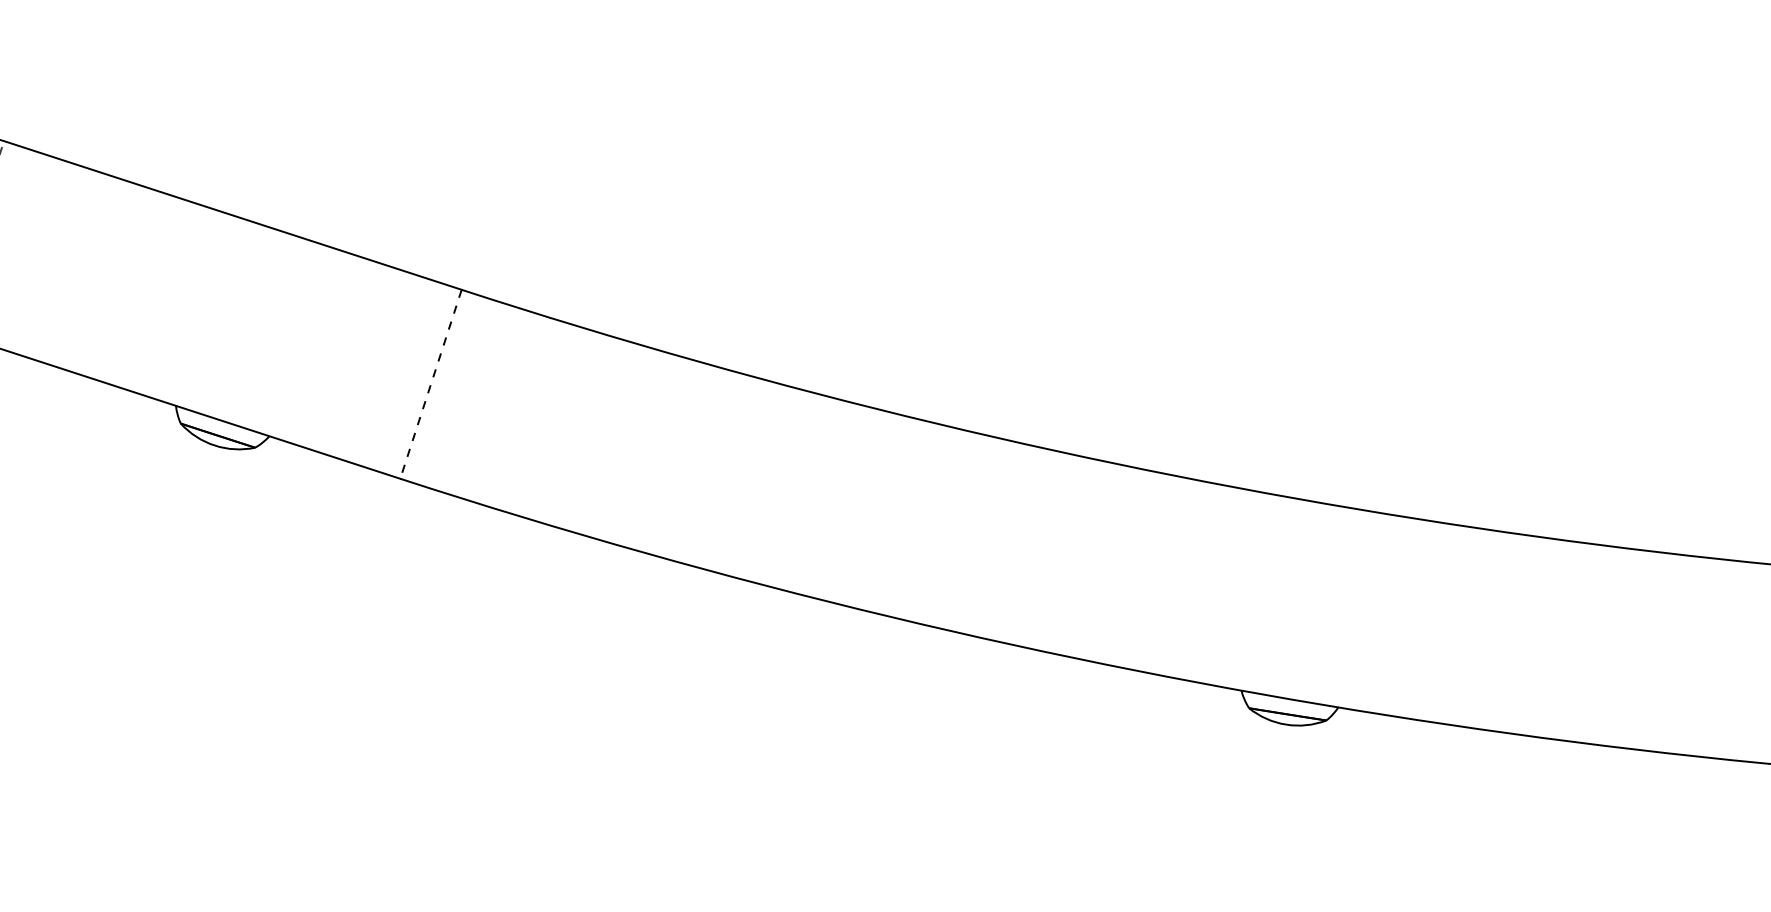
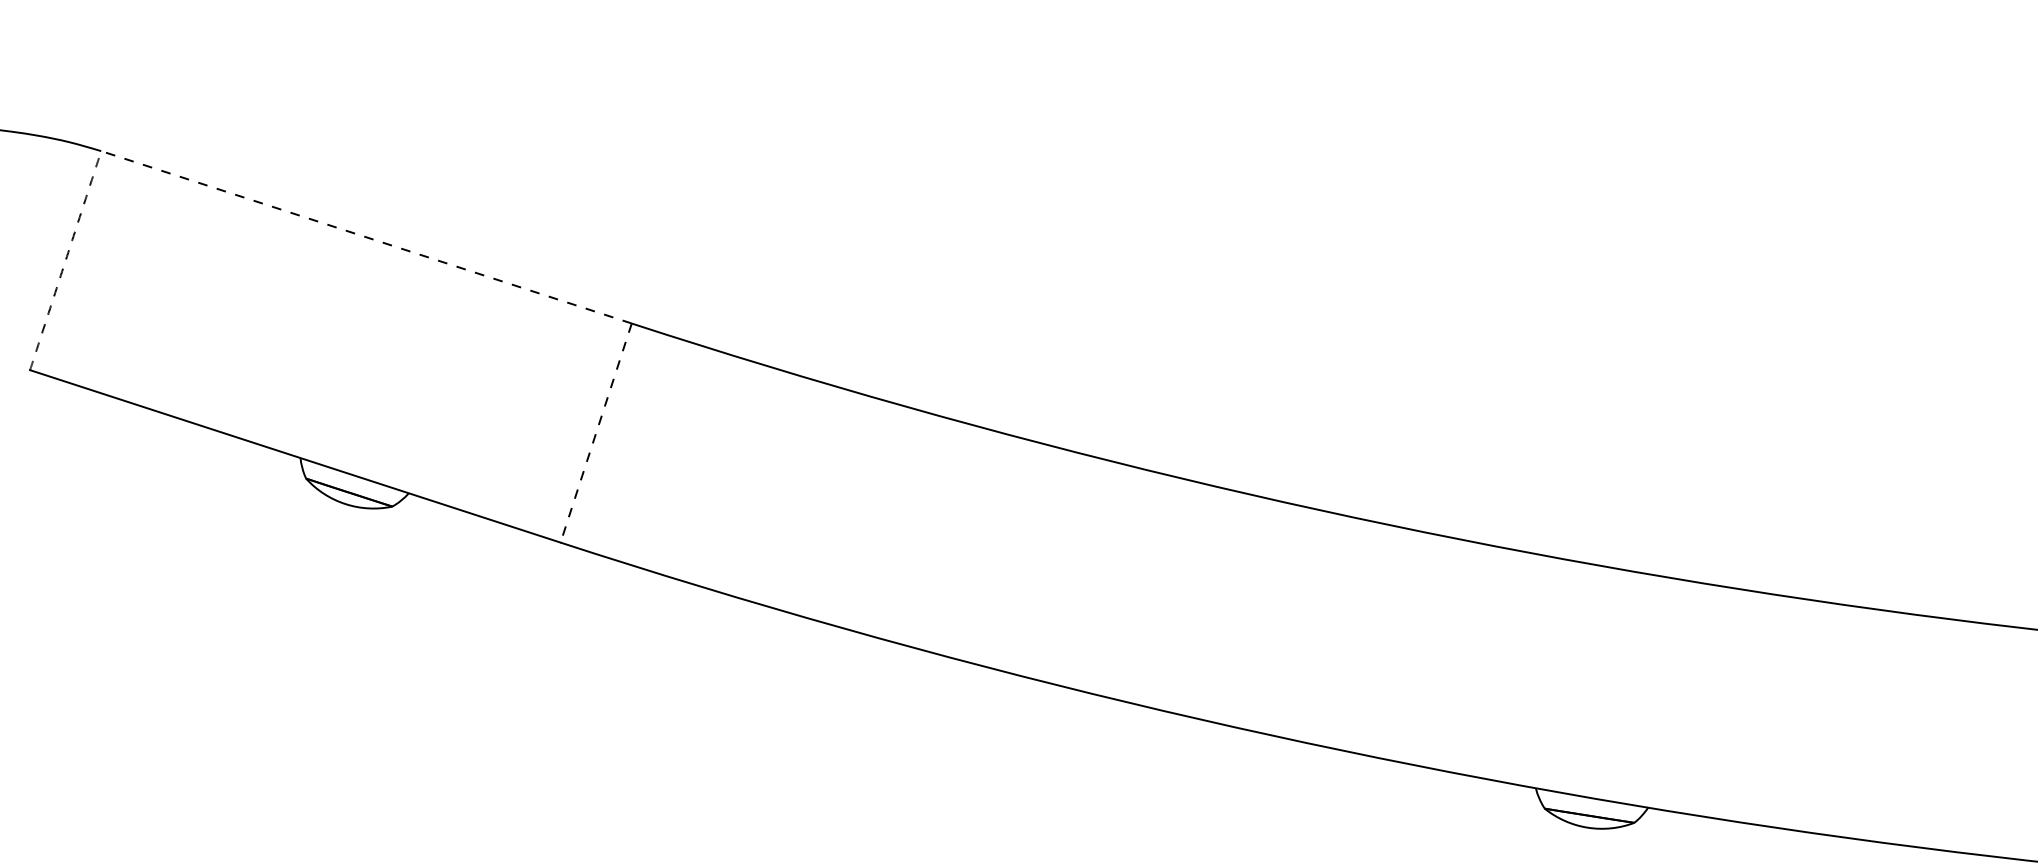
line: (232, 215) -> (366, 237), solid -> dashed

